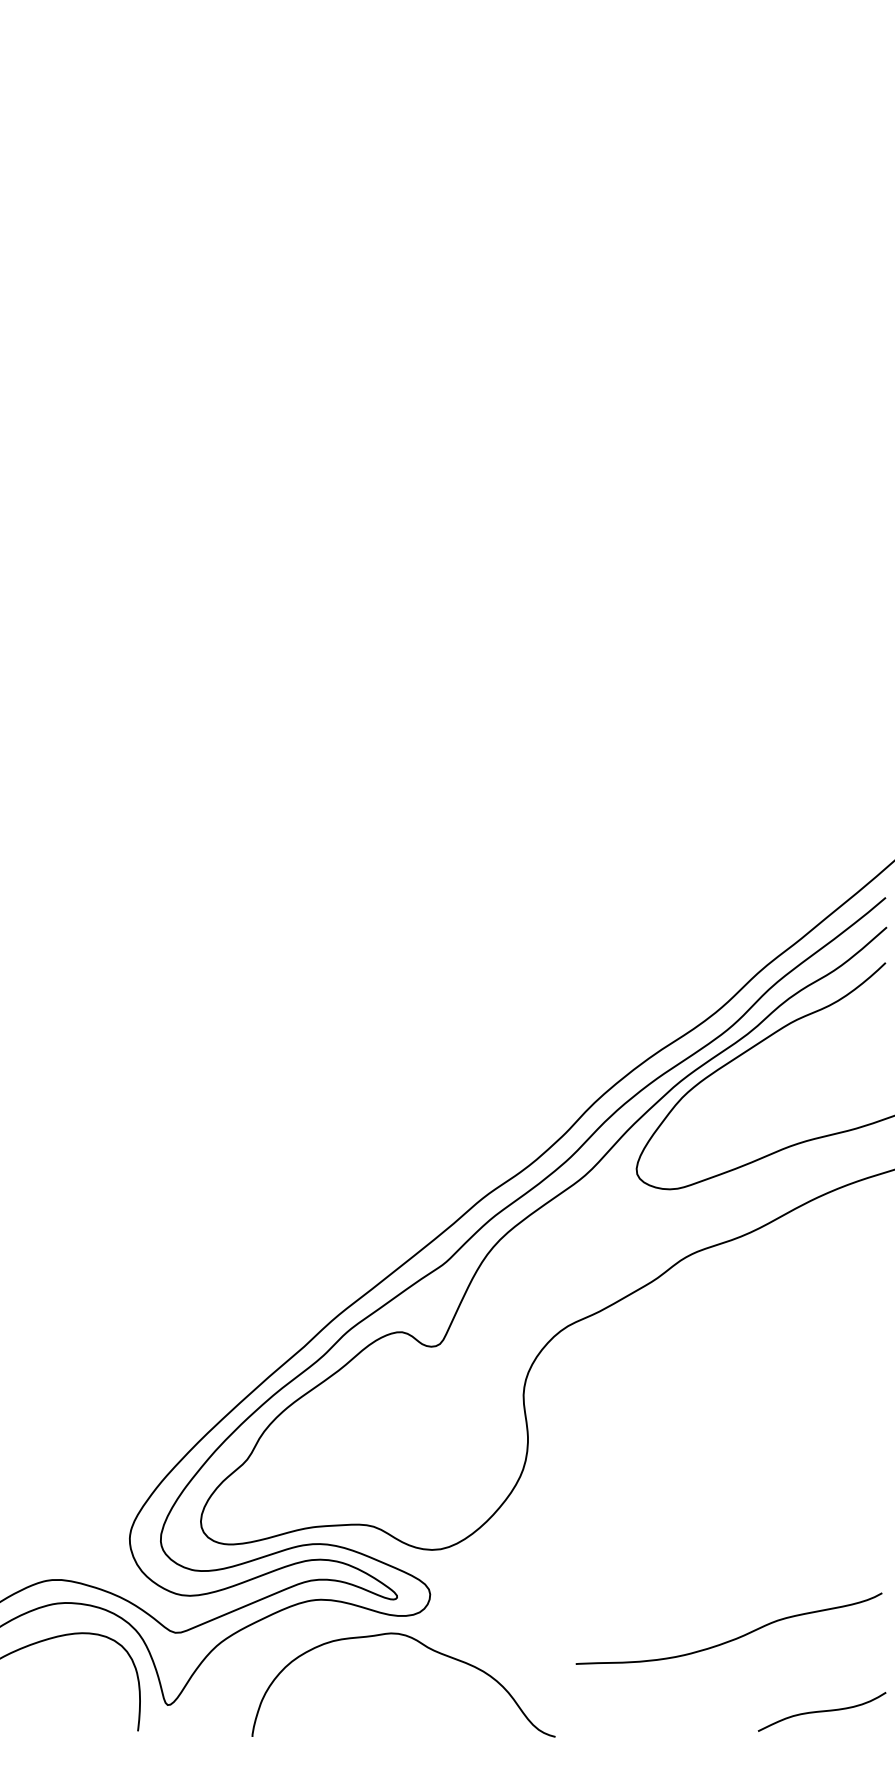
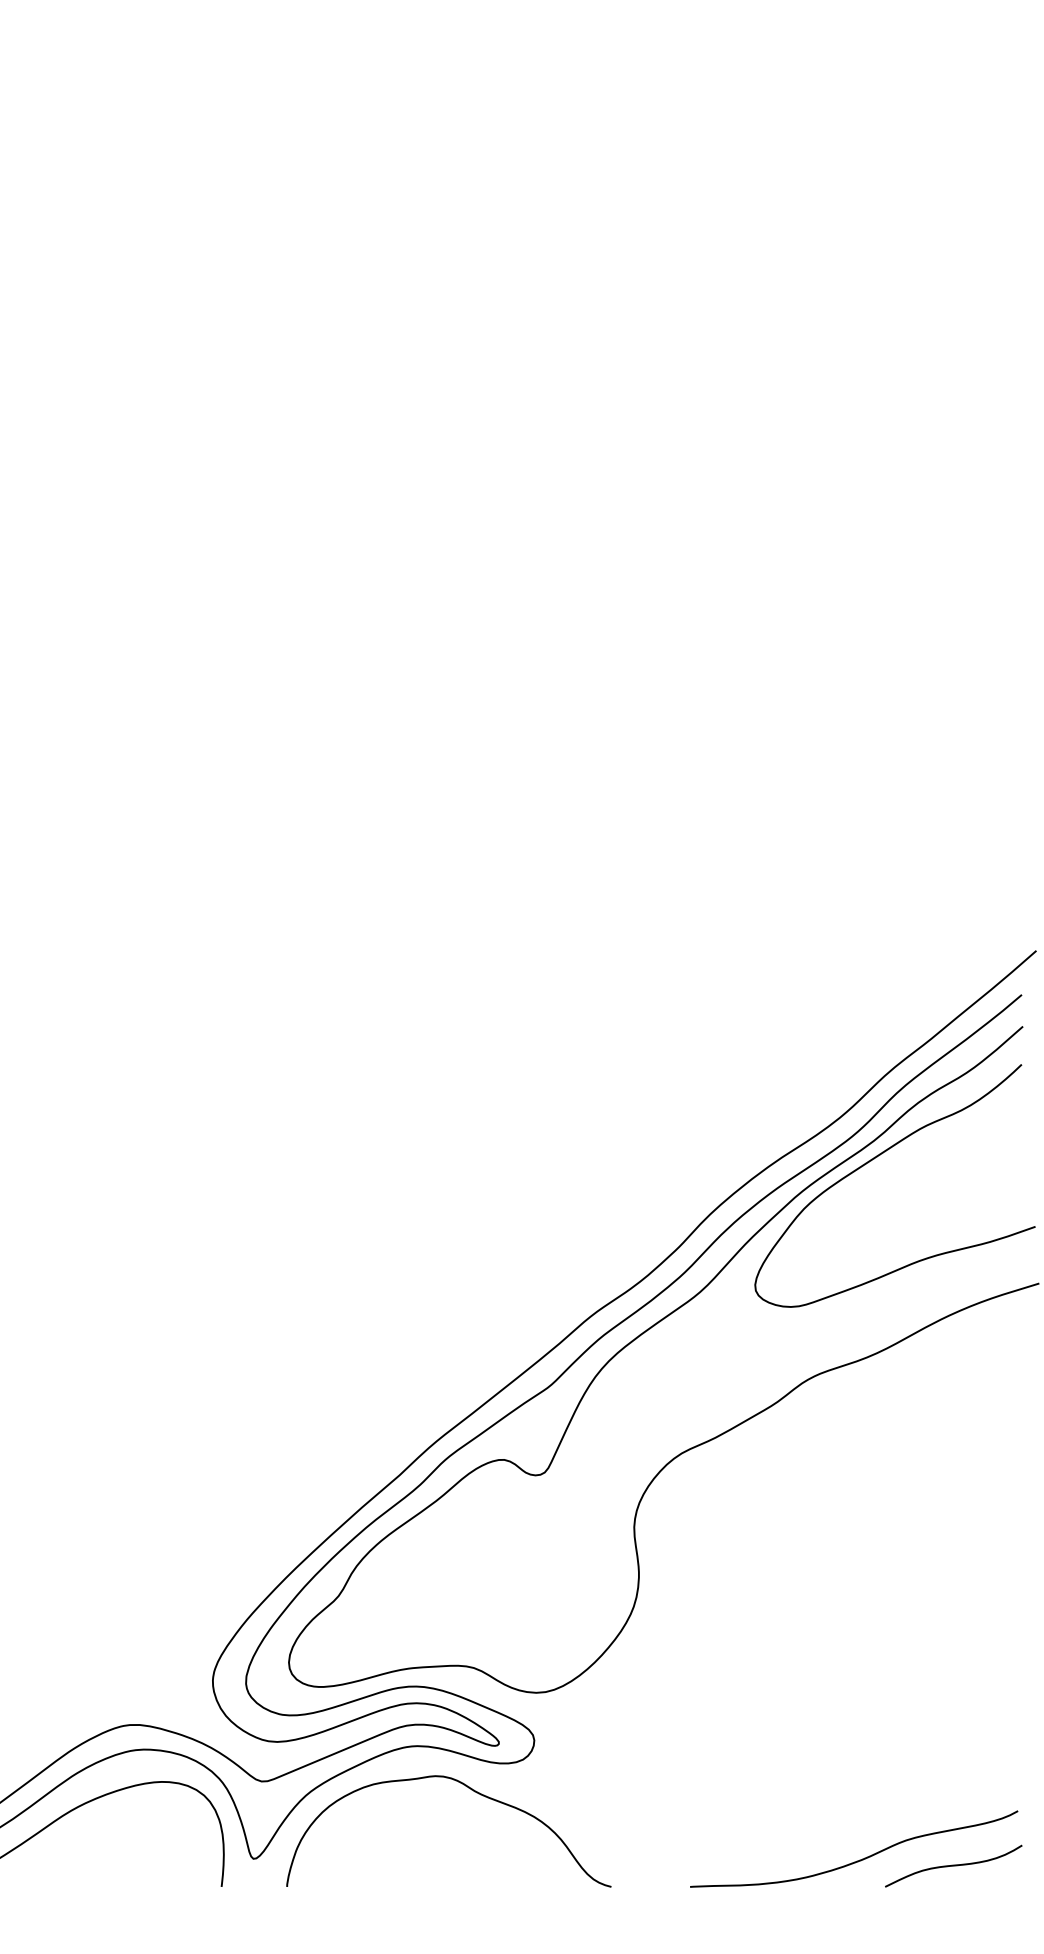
curve: (734, 1638) -> (859, 1859), moved
curve: (427, 1648) -> (474, 1792), moved

